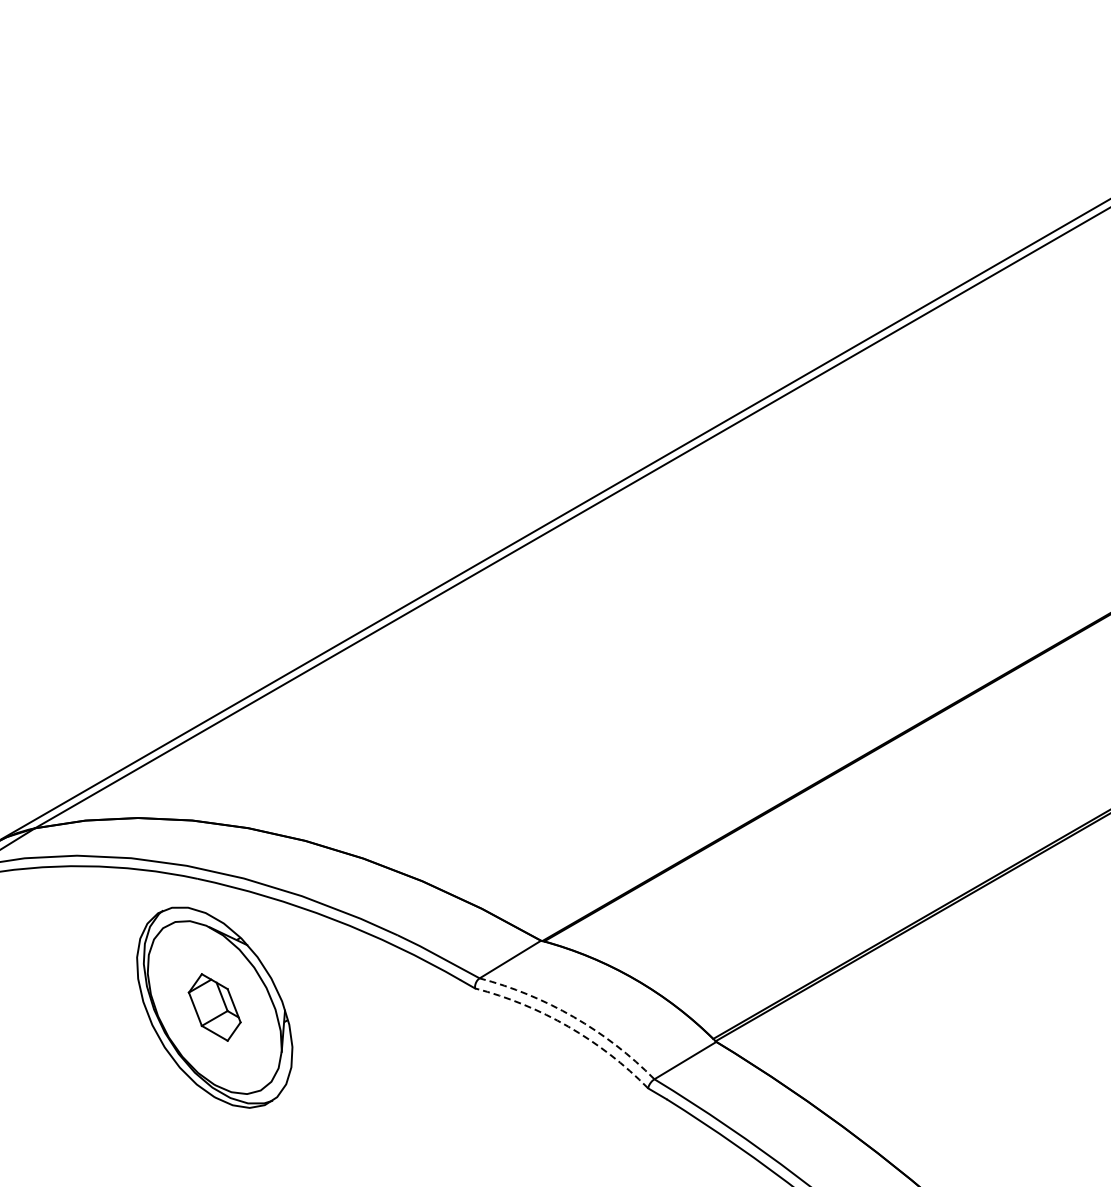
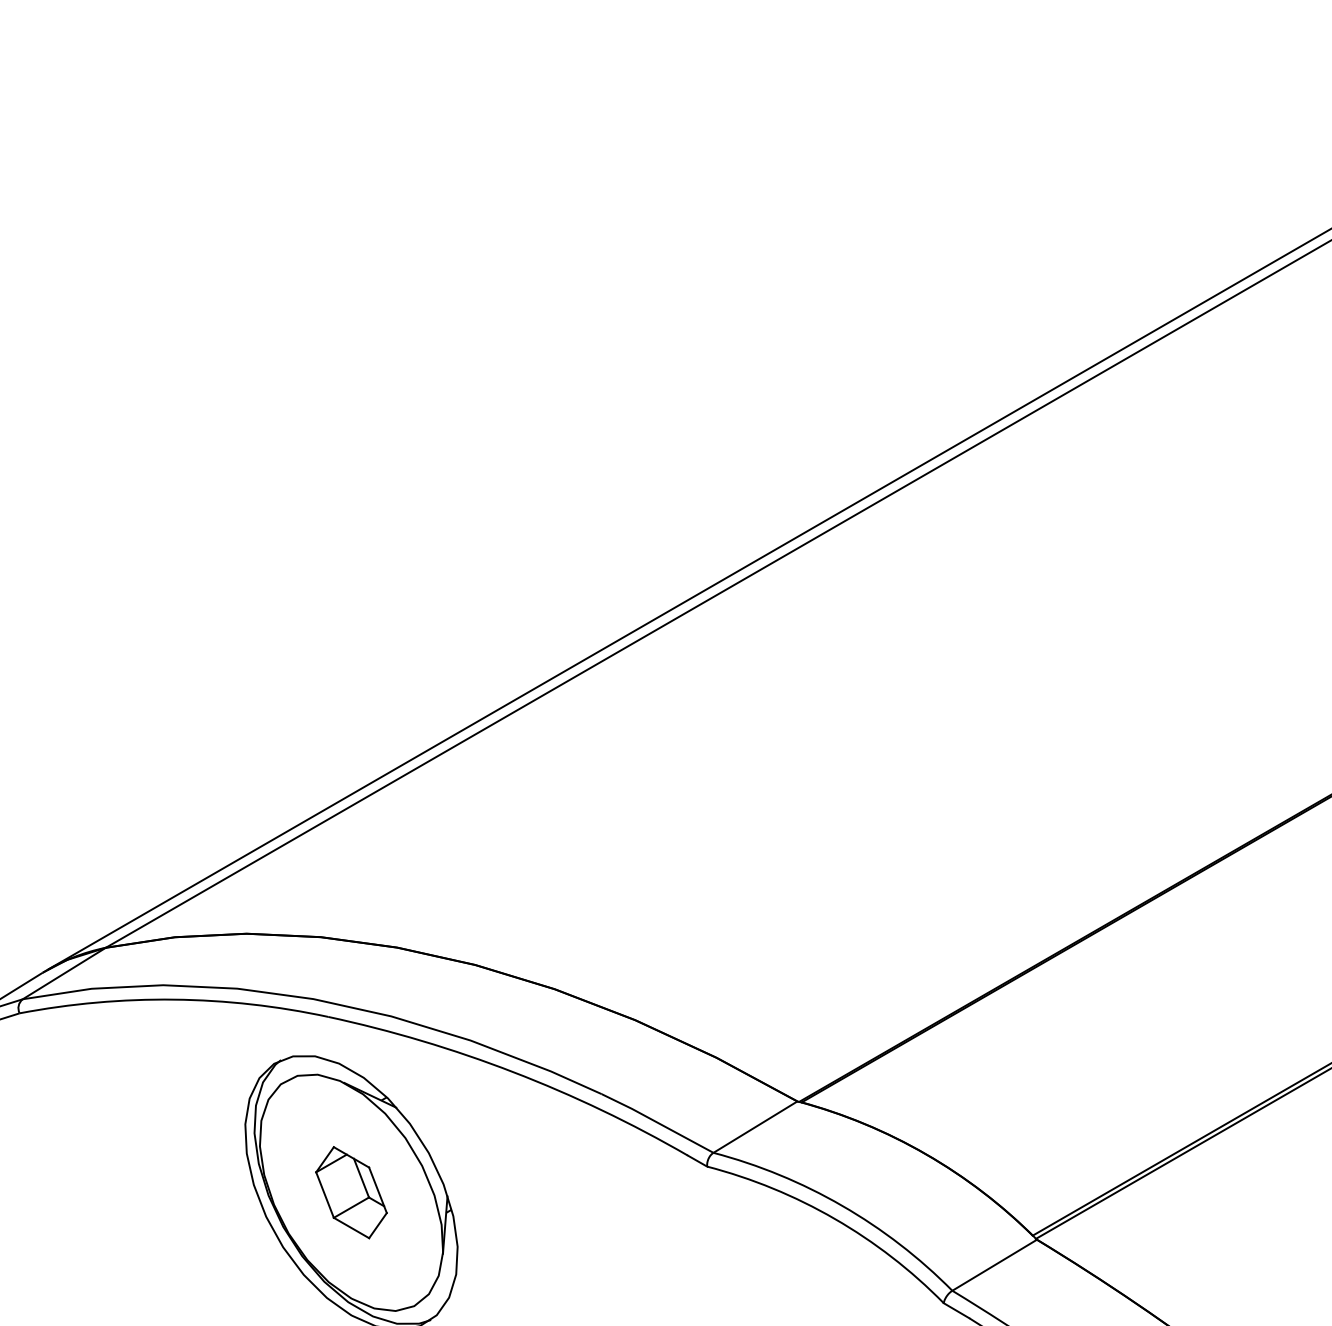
arc: (573, 1017) -> (841, 1206), dashed -> solid
arc: (568, 1026) -> (834, 1218), dashed -> solid

